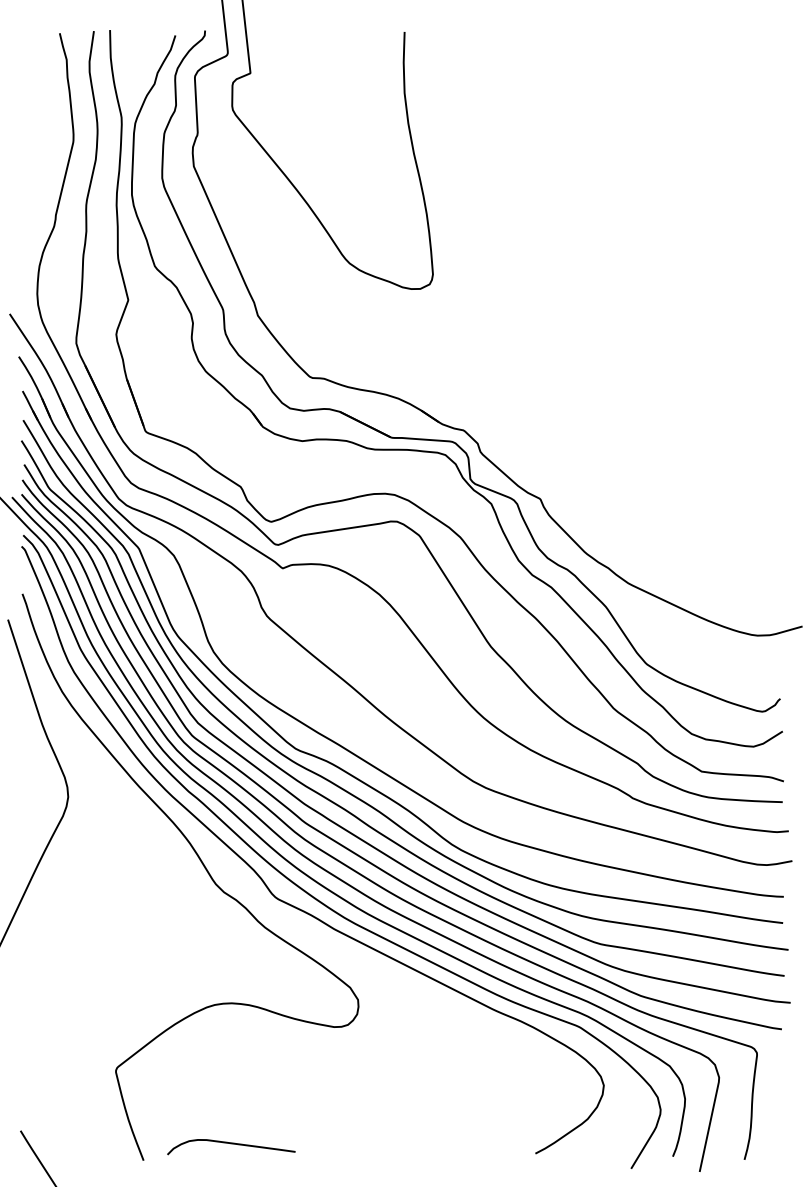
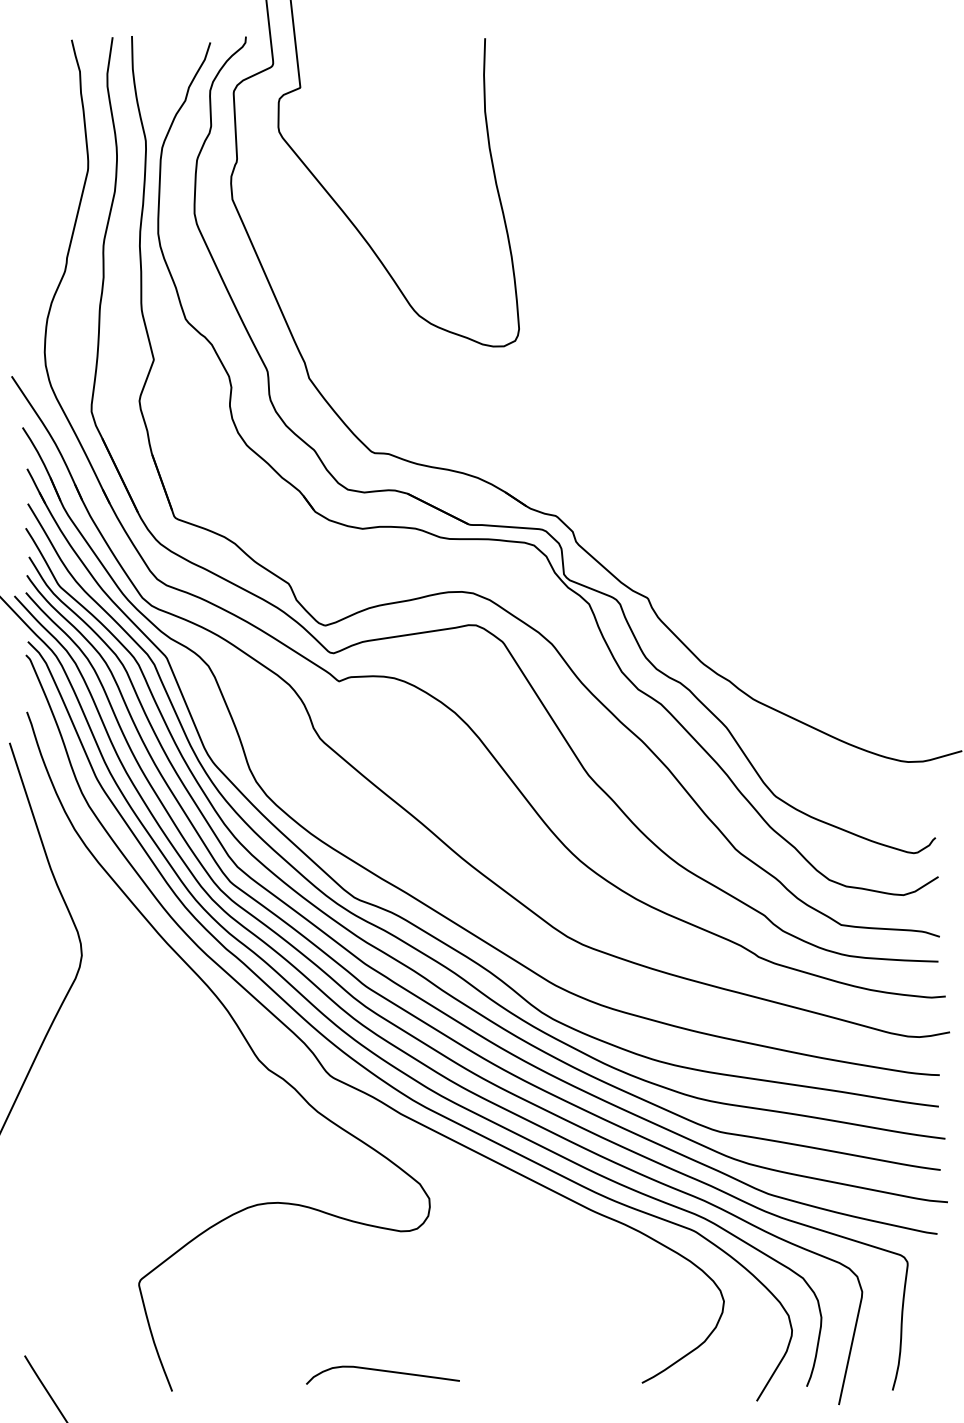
curve: (231, 1144) -> (383, 1372), moved

